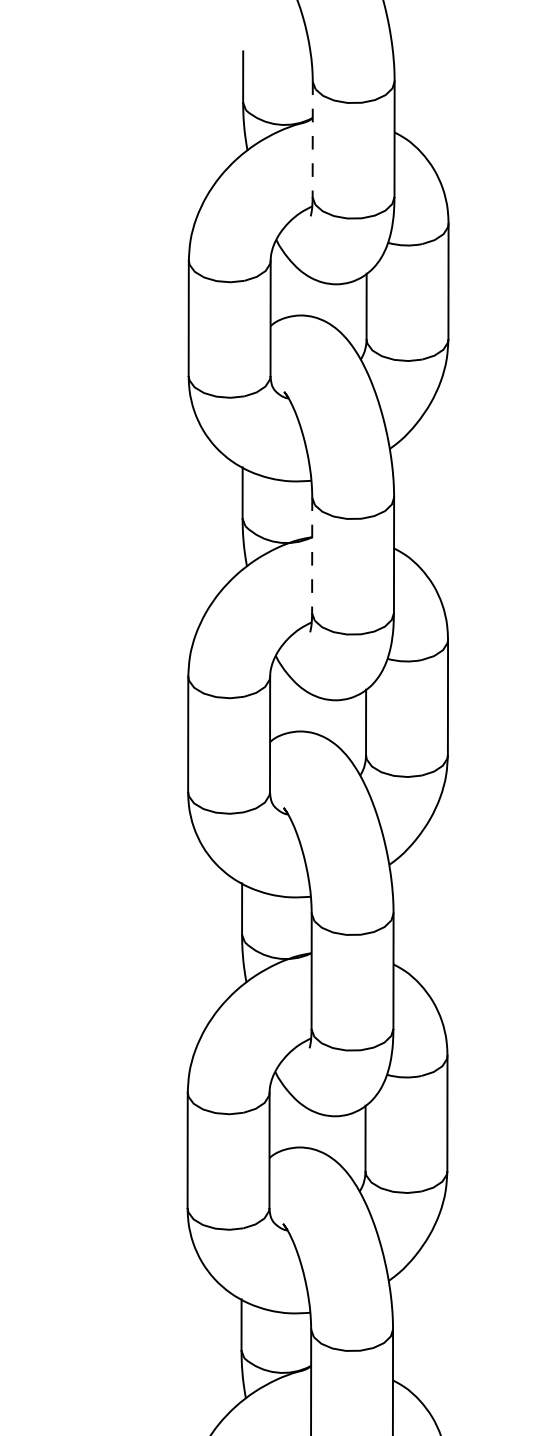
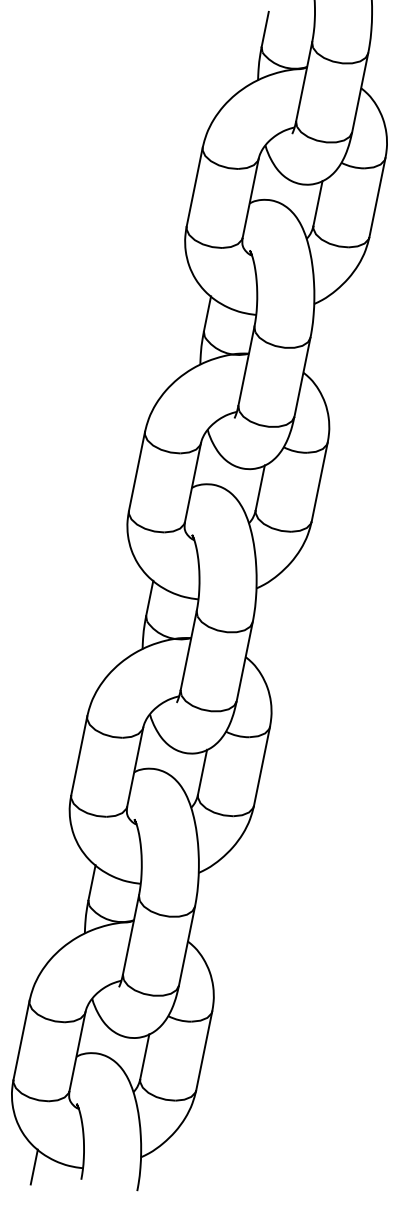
line: (313, 140) -> (304, 82), dashed -> solid
line: (312, 555) -> (246, 366), dashed -> solid

